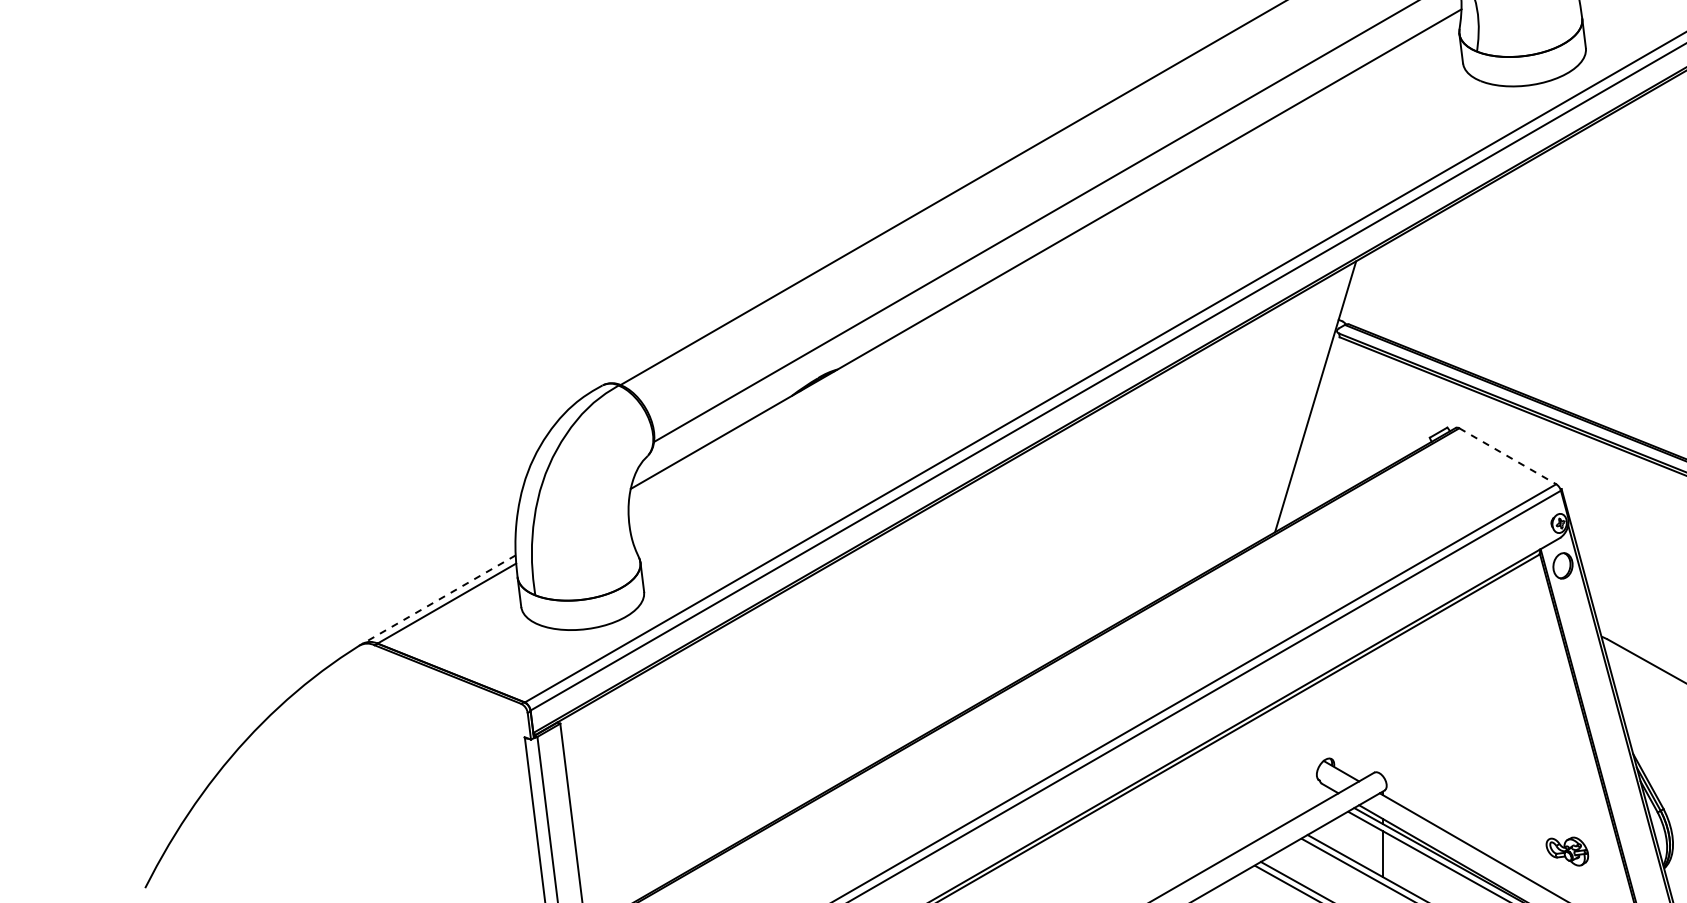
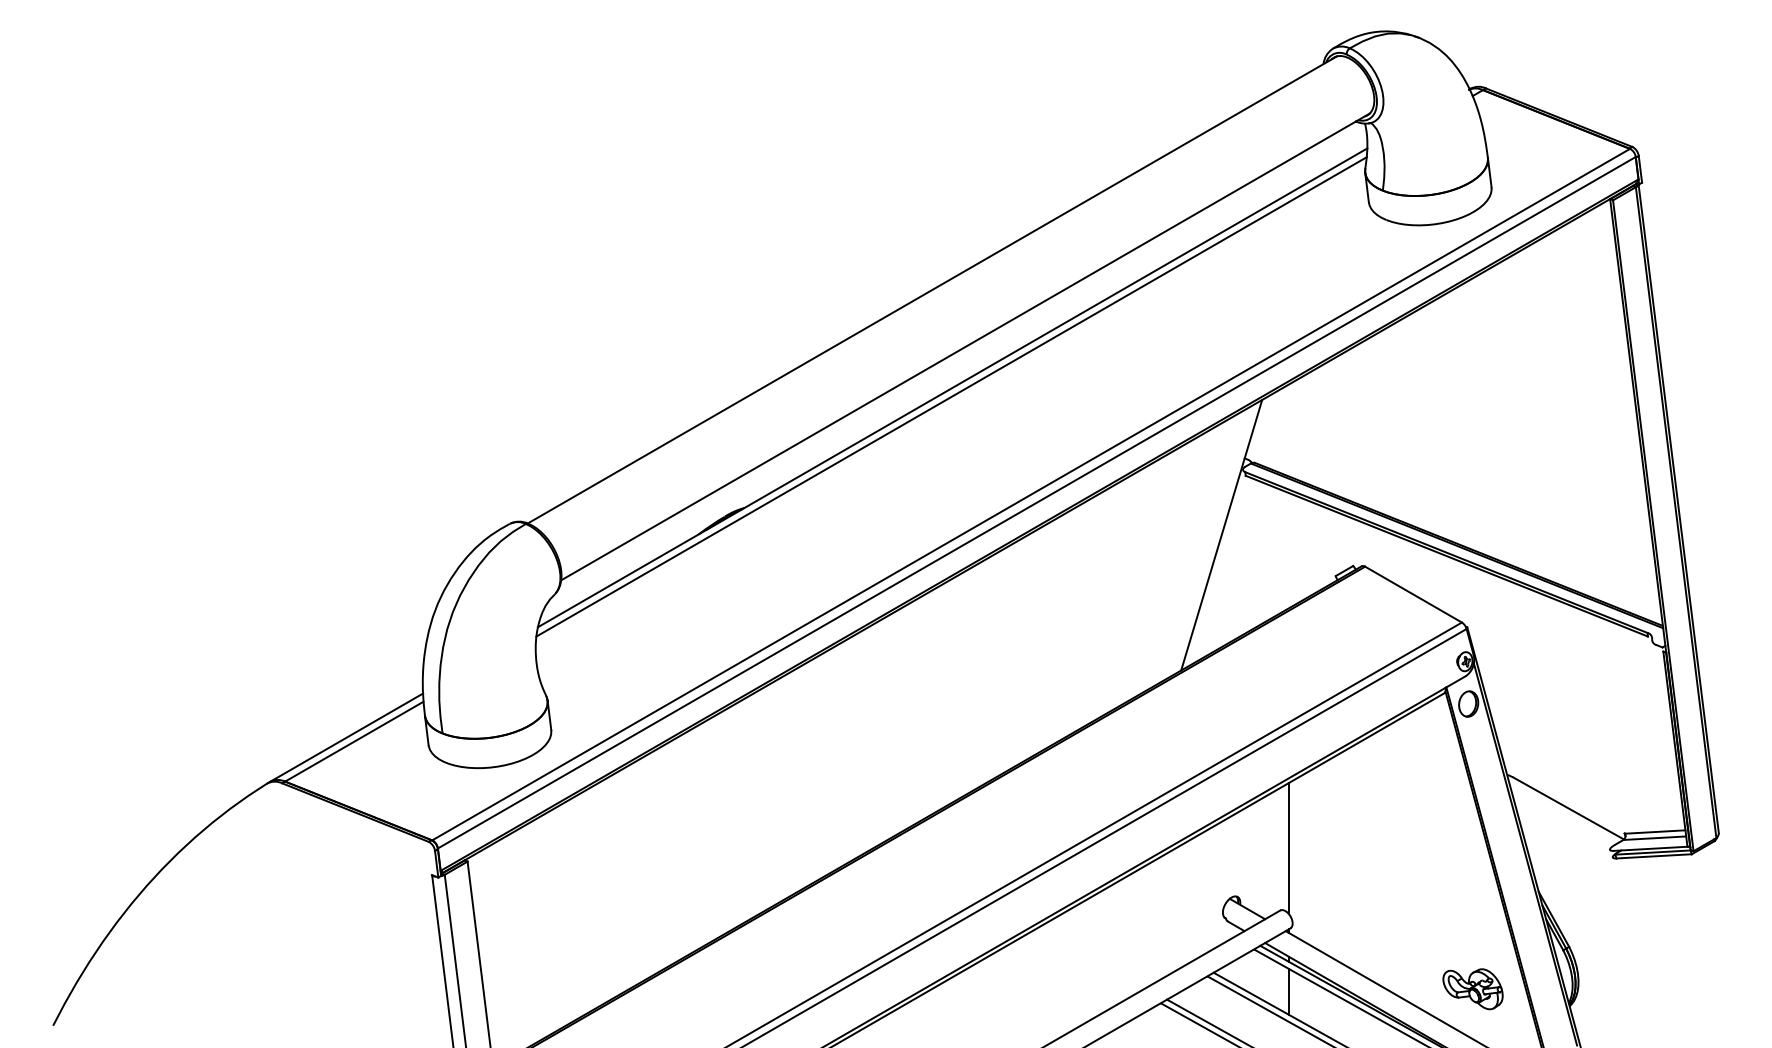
line: (1045, 257) -> (951, 396), added
line: (1507, 456) -> (1413, 594), dashed -> solid
line: (439, 599) -> (346, 737), dashed -> solid
line: (1382, 710) -> (1288, 848), added
part: (1566, 851) -> (1472, 989), size x1.43

